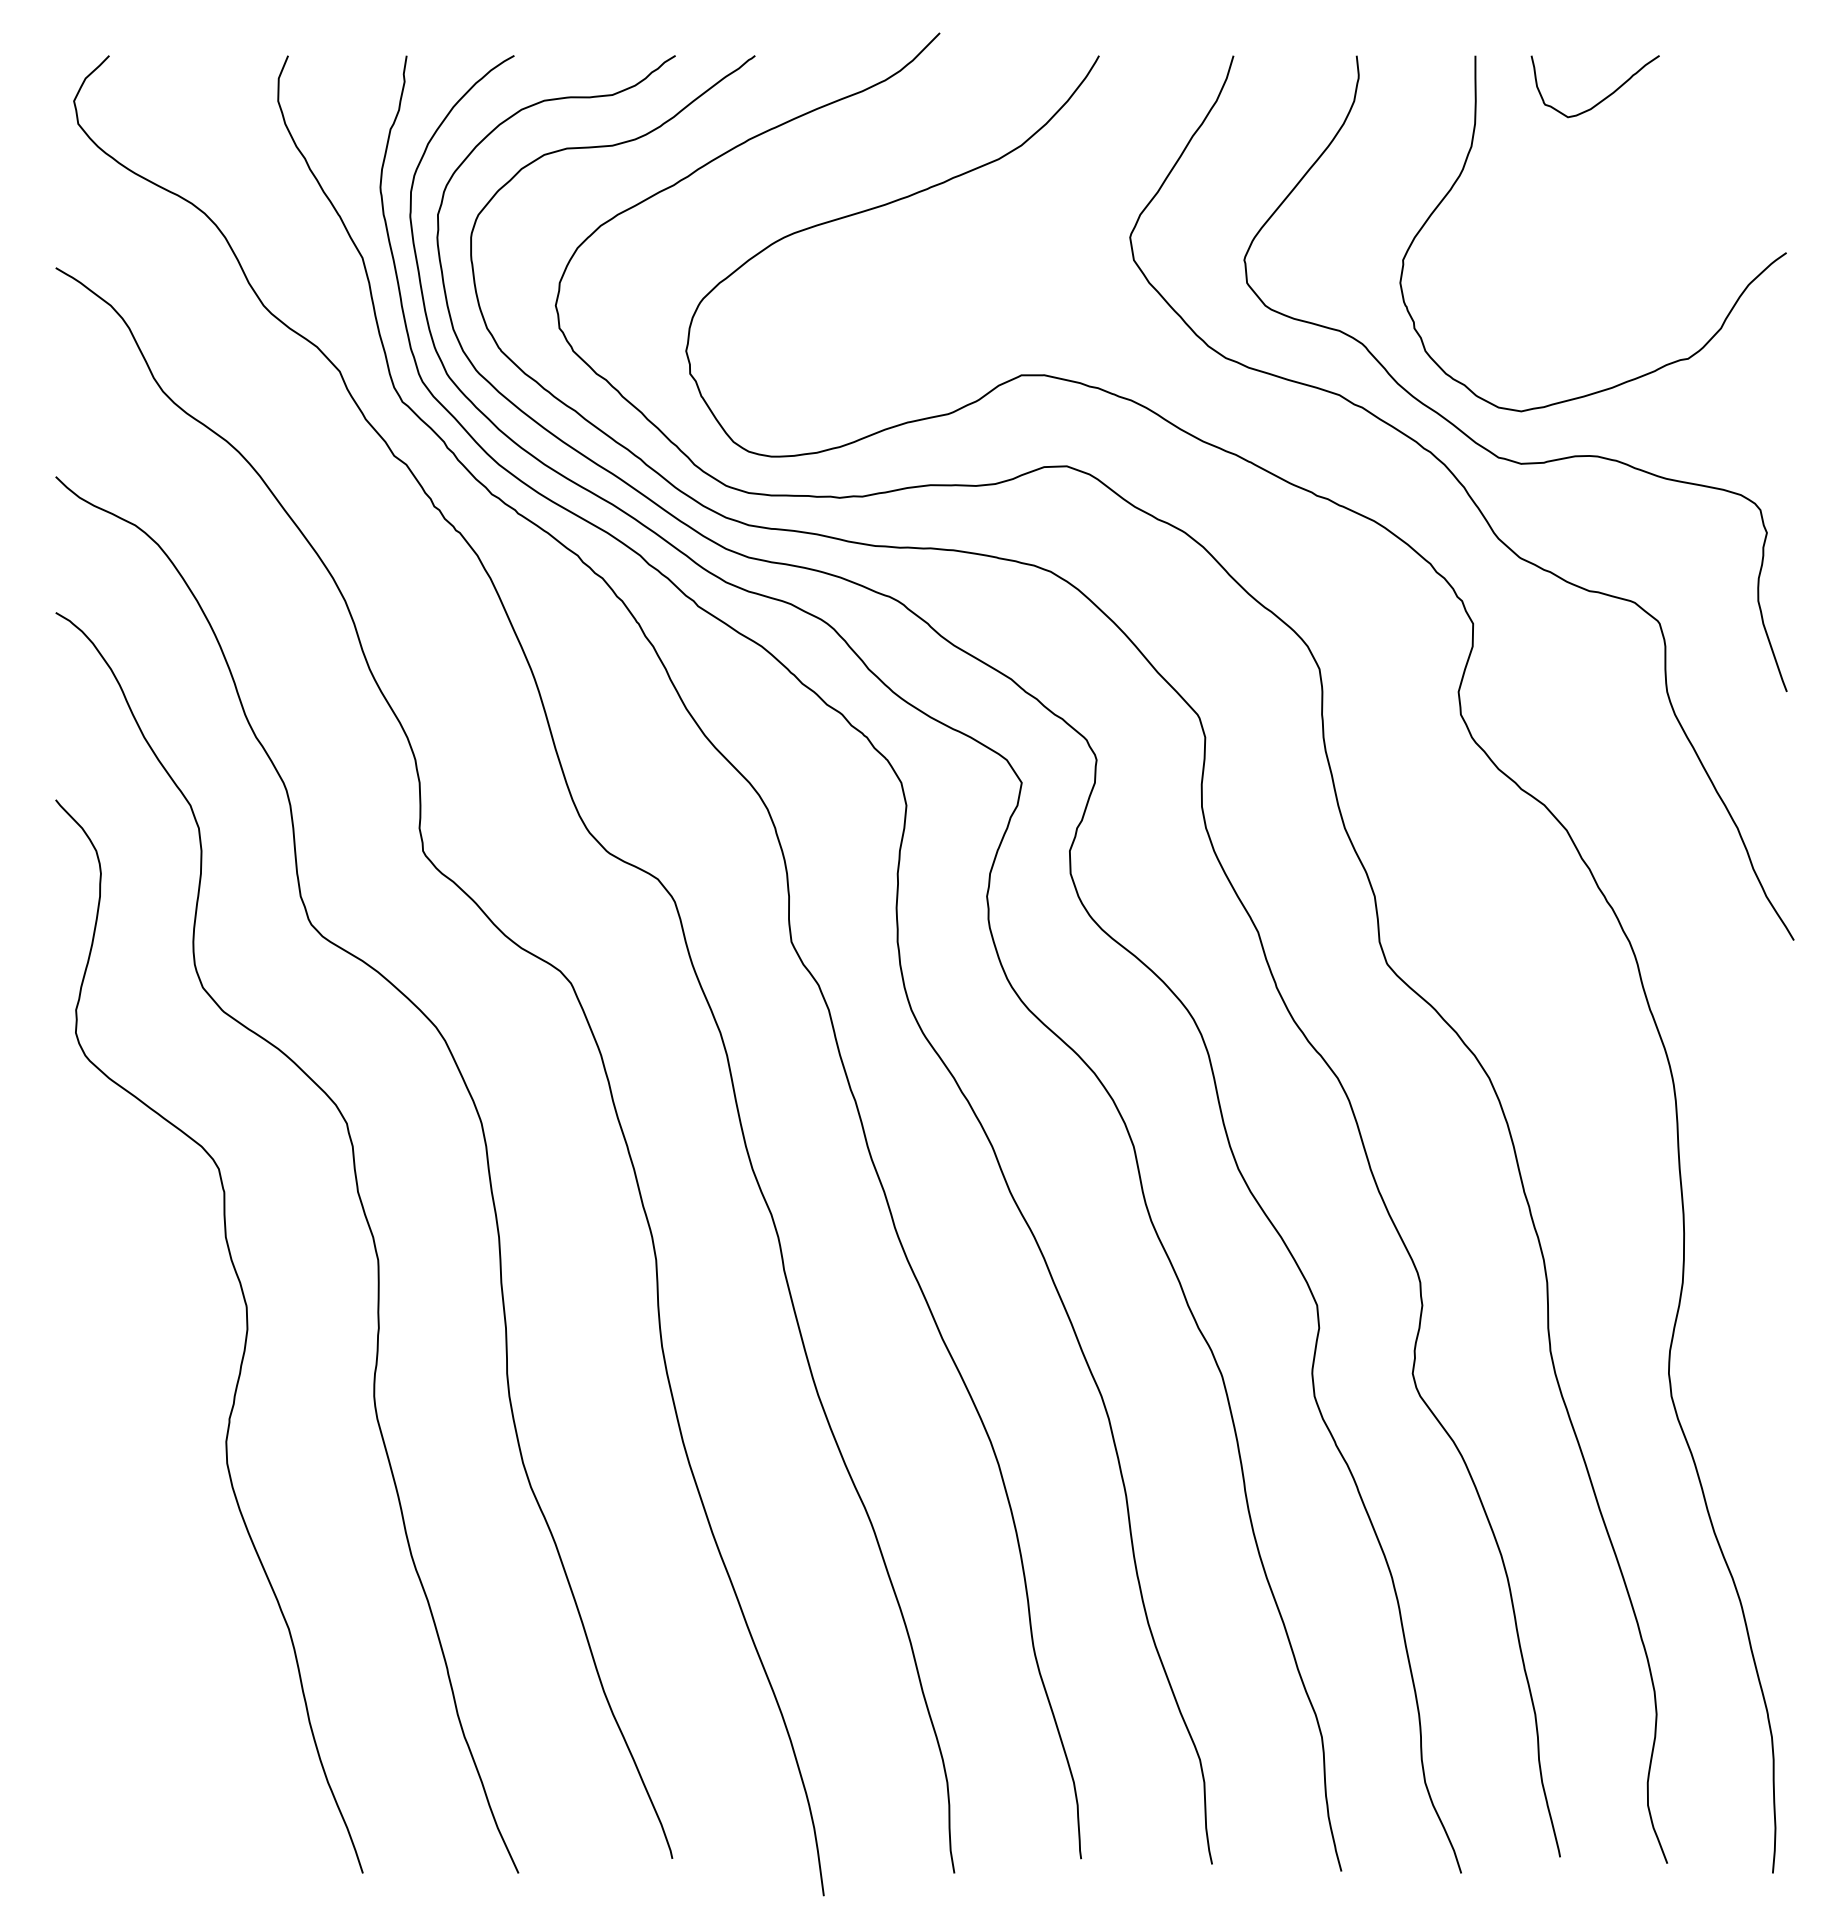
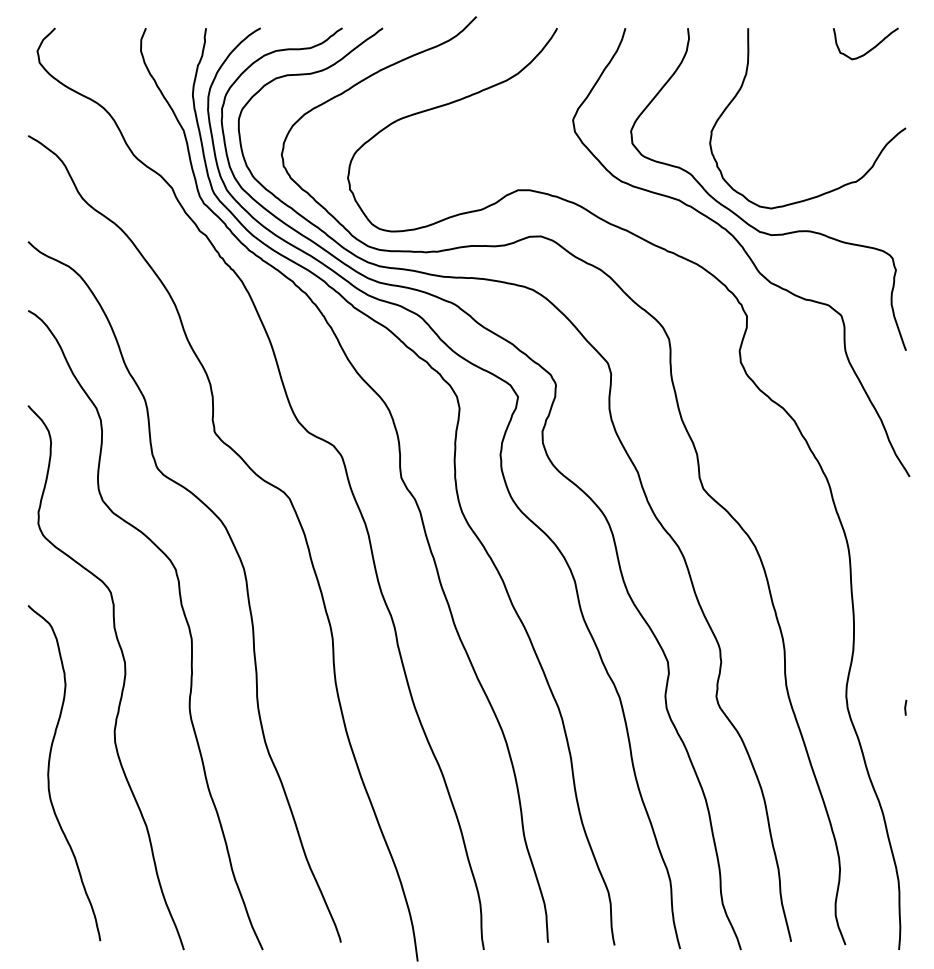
curve: (1602, 97) -> (869, 49), moved
line: (1785, 1395) -> (905, 707), added
curve: (97, 1525) -> (49, 773), added

